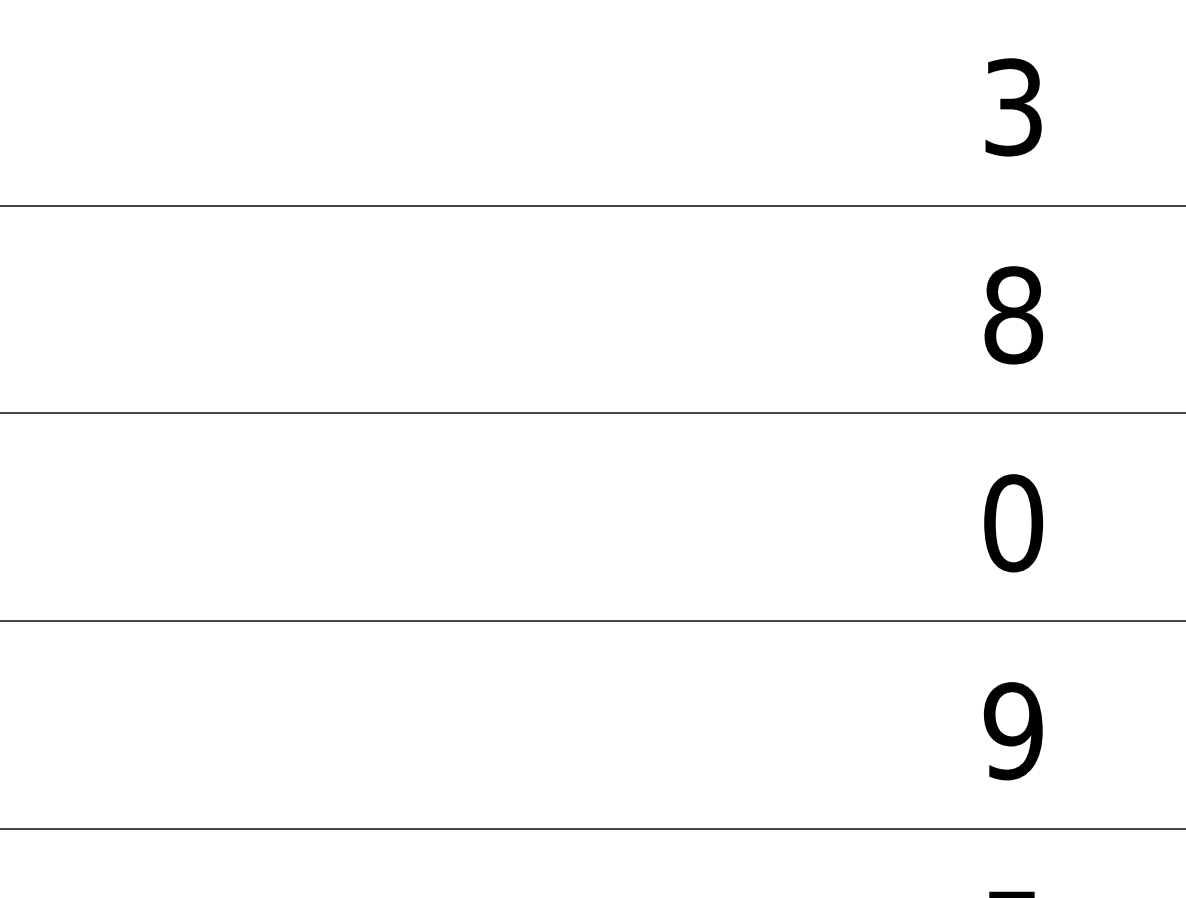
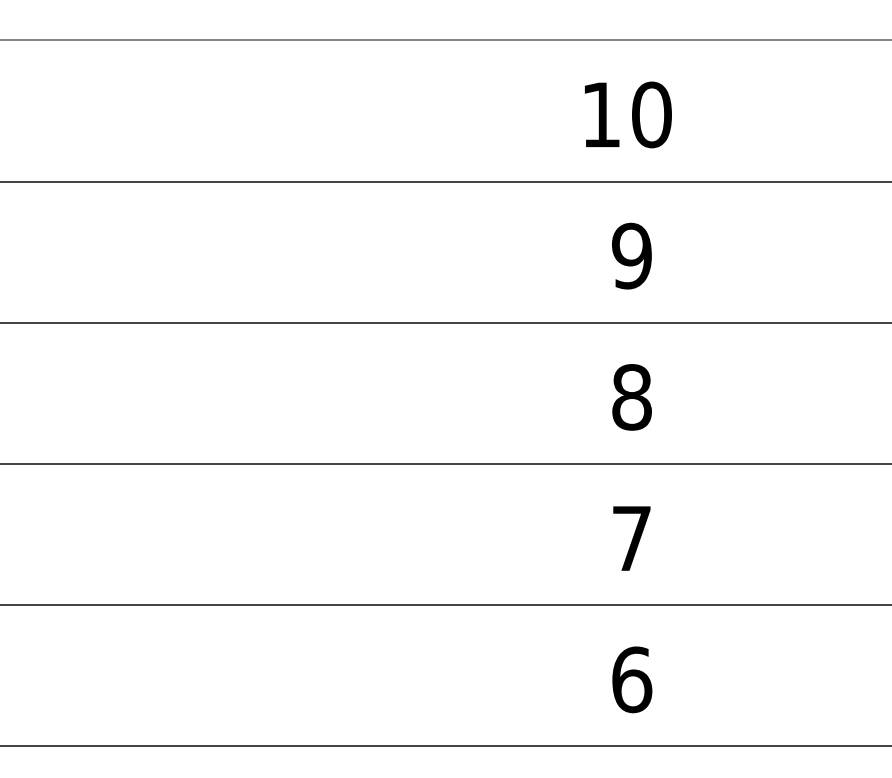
text: (1012, 106) -> (631, 255), 3 -> 9
text: (1012, 523) -> (631, 538), 0 -> 7
text: (1012, 730) -> (631, 679), 9 -> 6

